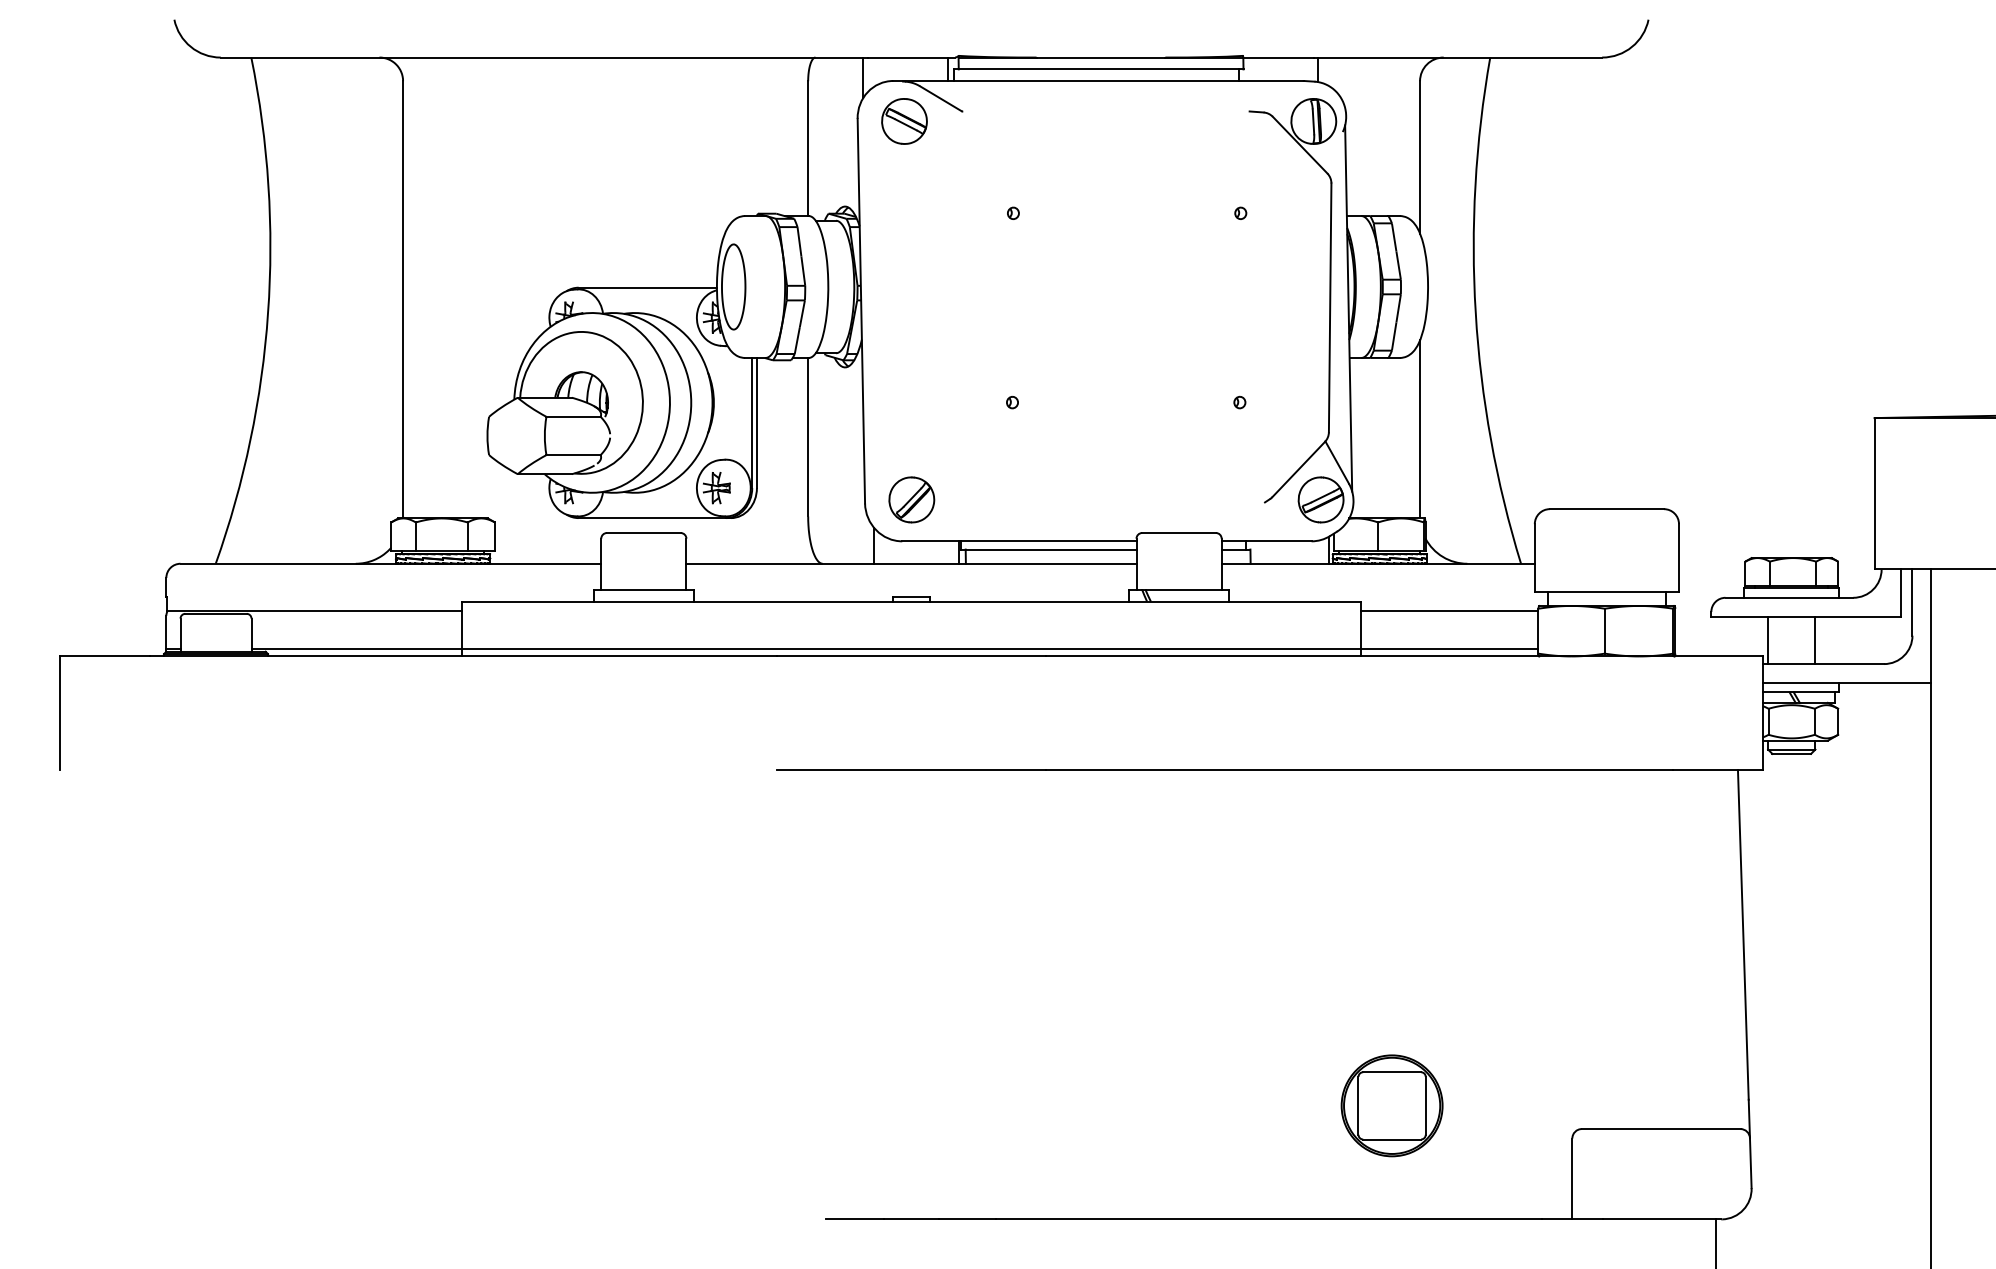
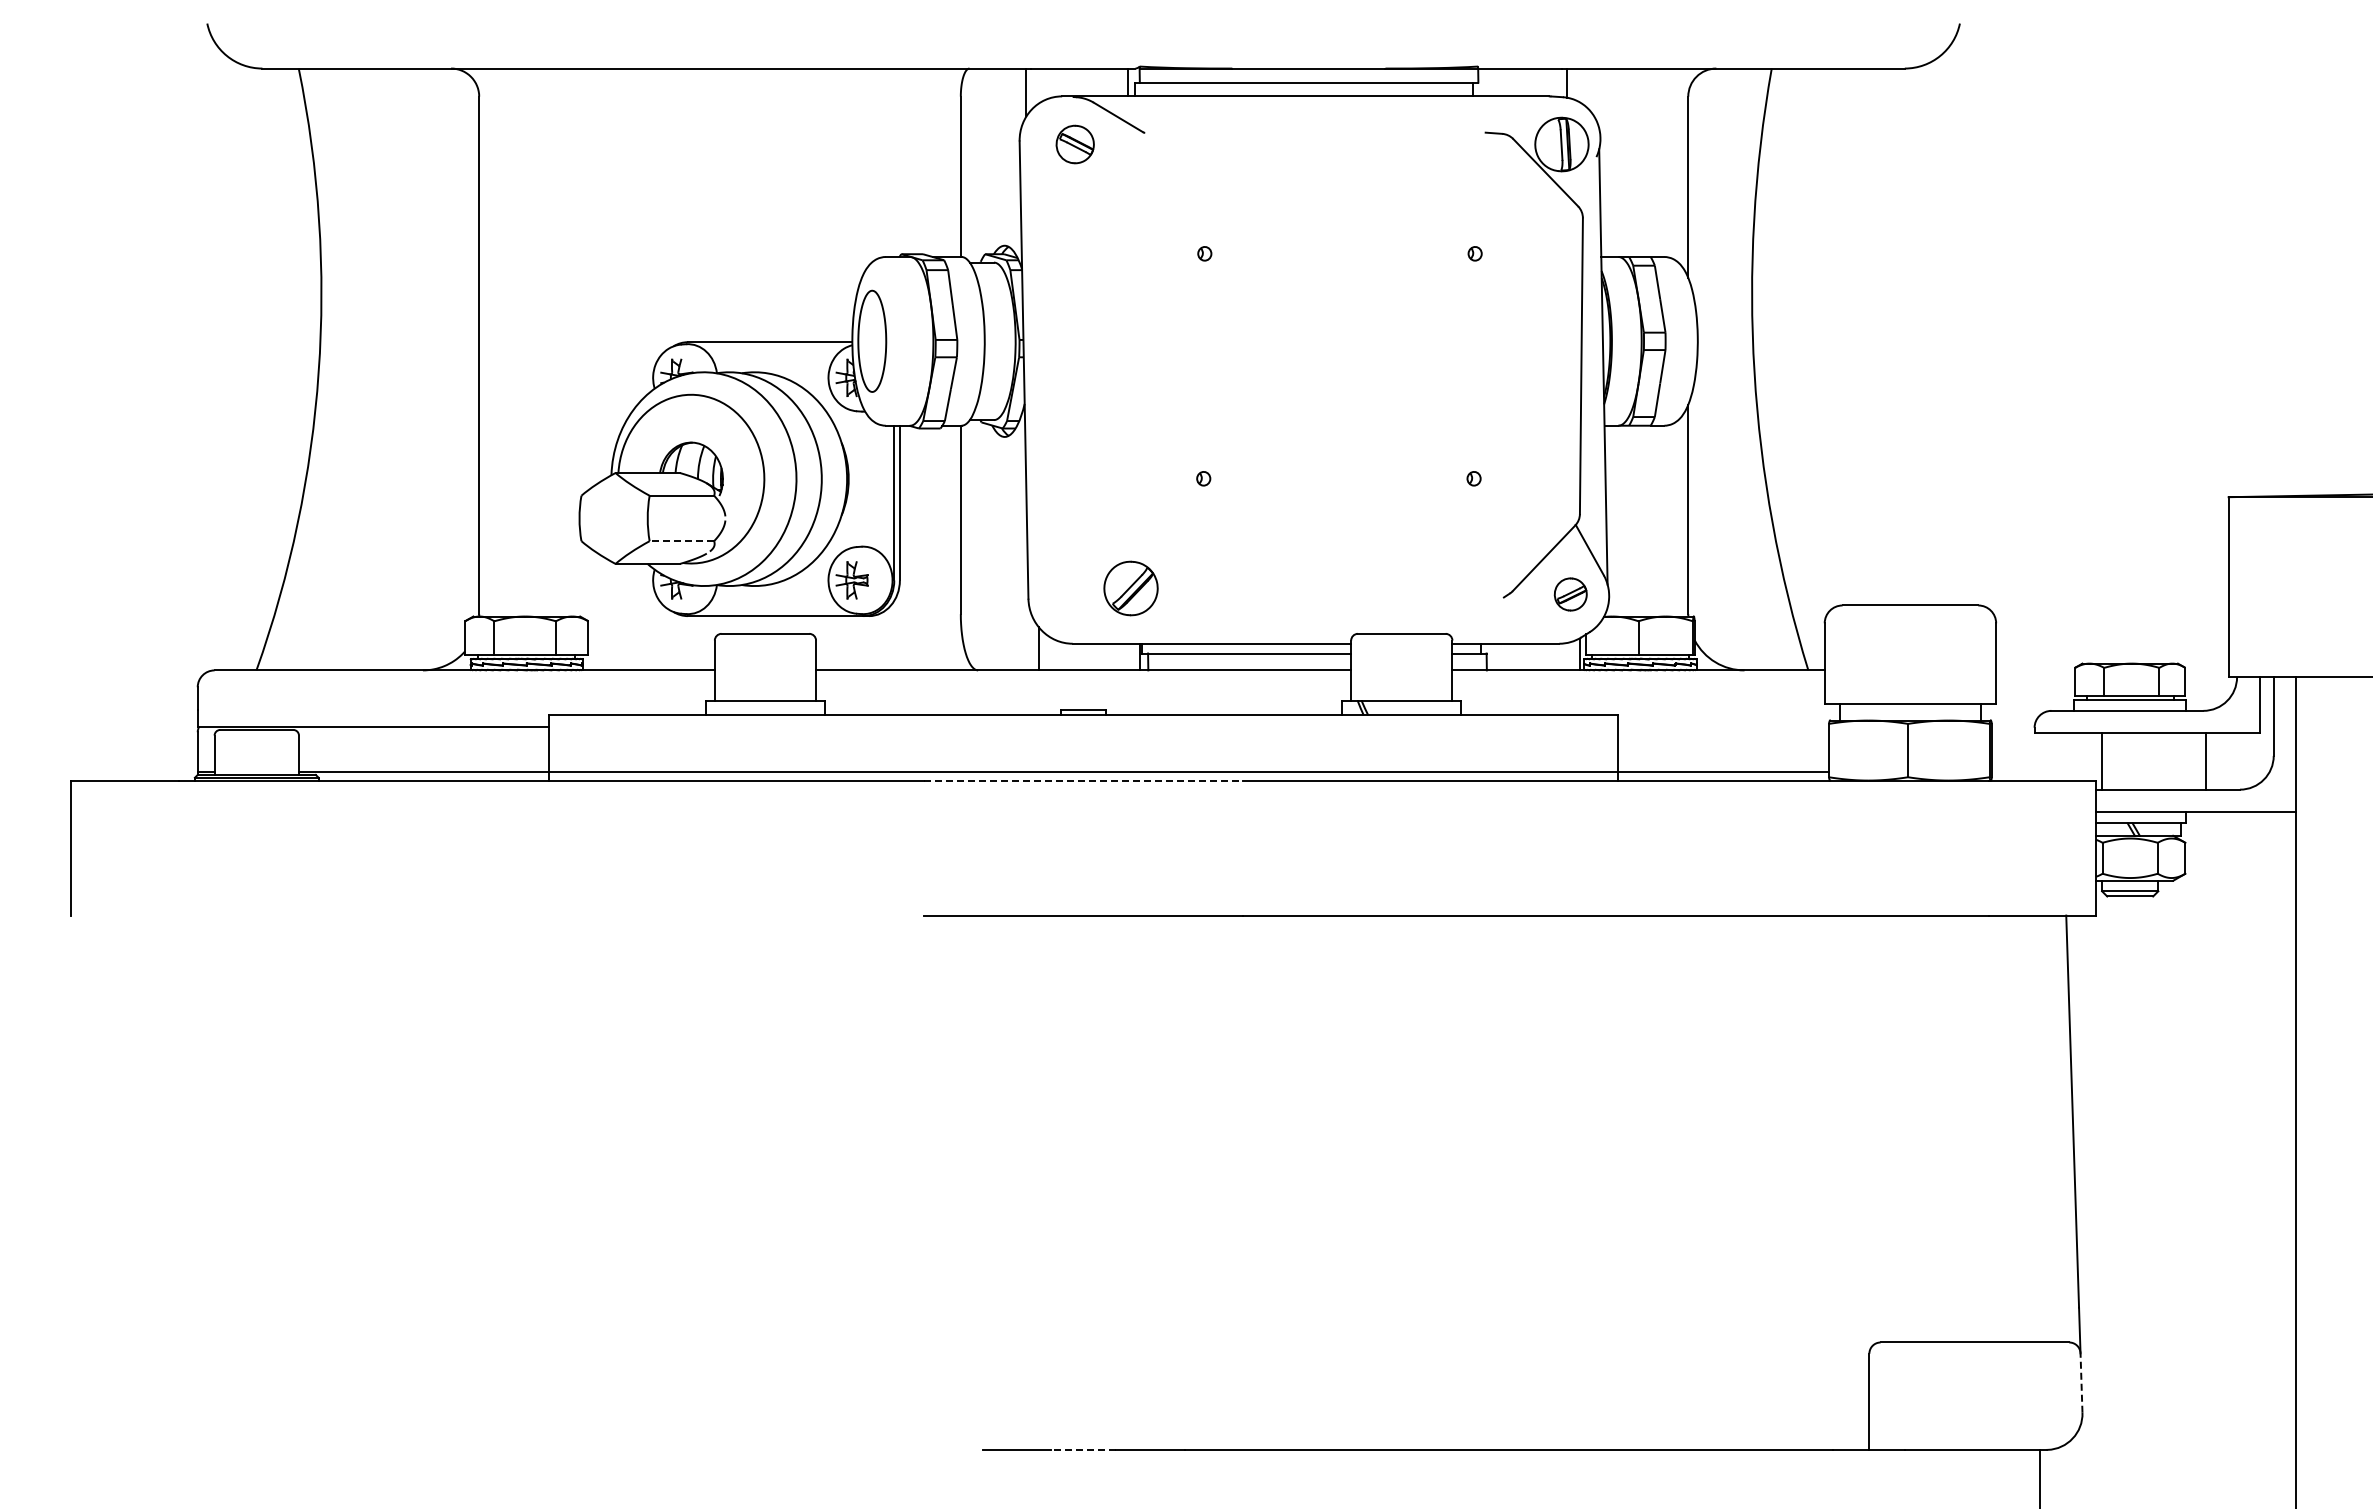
part: (903, 121) -> (1074, 144), size x0.7
line: (573, 455) -> (681, 541), solid -> dashed
part: (911, 499) -> (1130, 588), moved
part: (1320, 499) -> (1570, 594), size x0.6
line: (1448, 610) -> (1722, 726), removed
line: (1815, 640) -> (2206, 761), moved
line: (911, 656) -> (1083, 780), solid -> dashed
part: (1391, 1105) -> (1654, 1314), removed
line: (1750, 1163) -> (2081, 1383), solid -> dashed
line: (911, 1219) -> (1083, 1449), solid -> dashed

